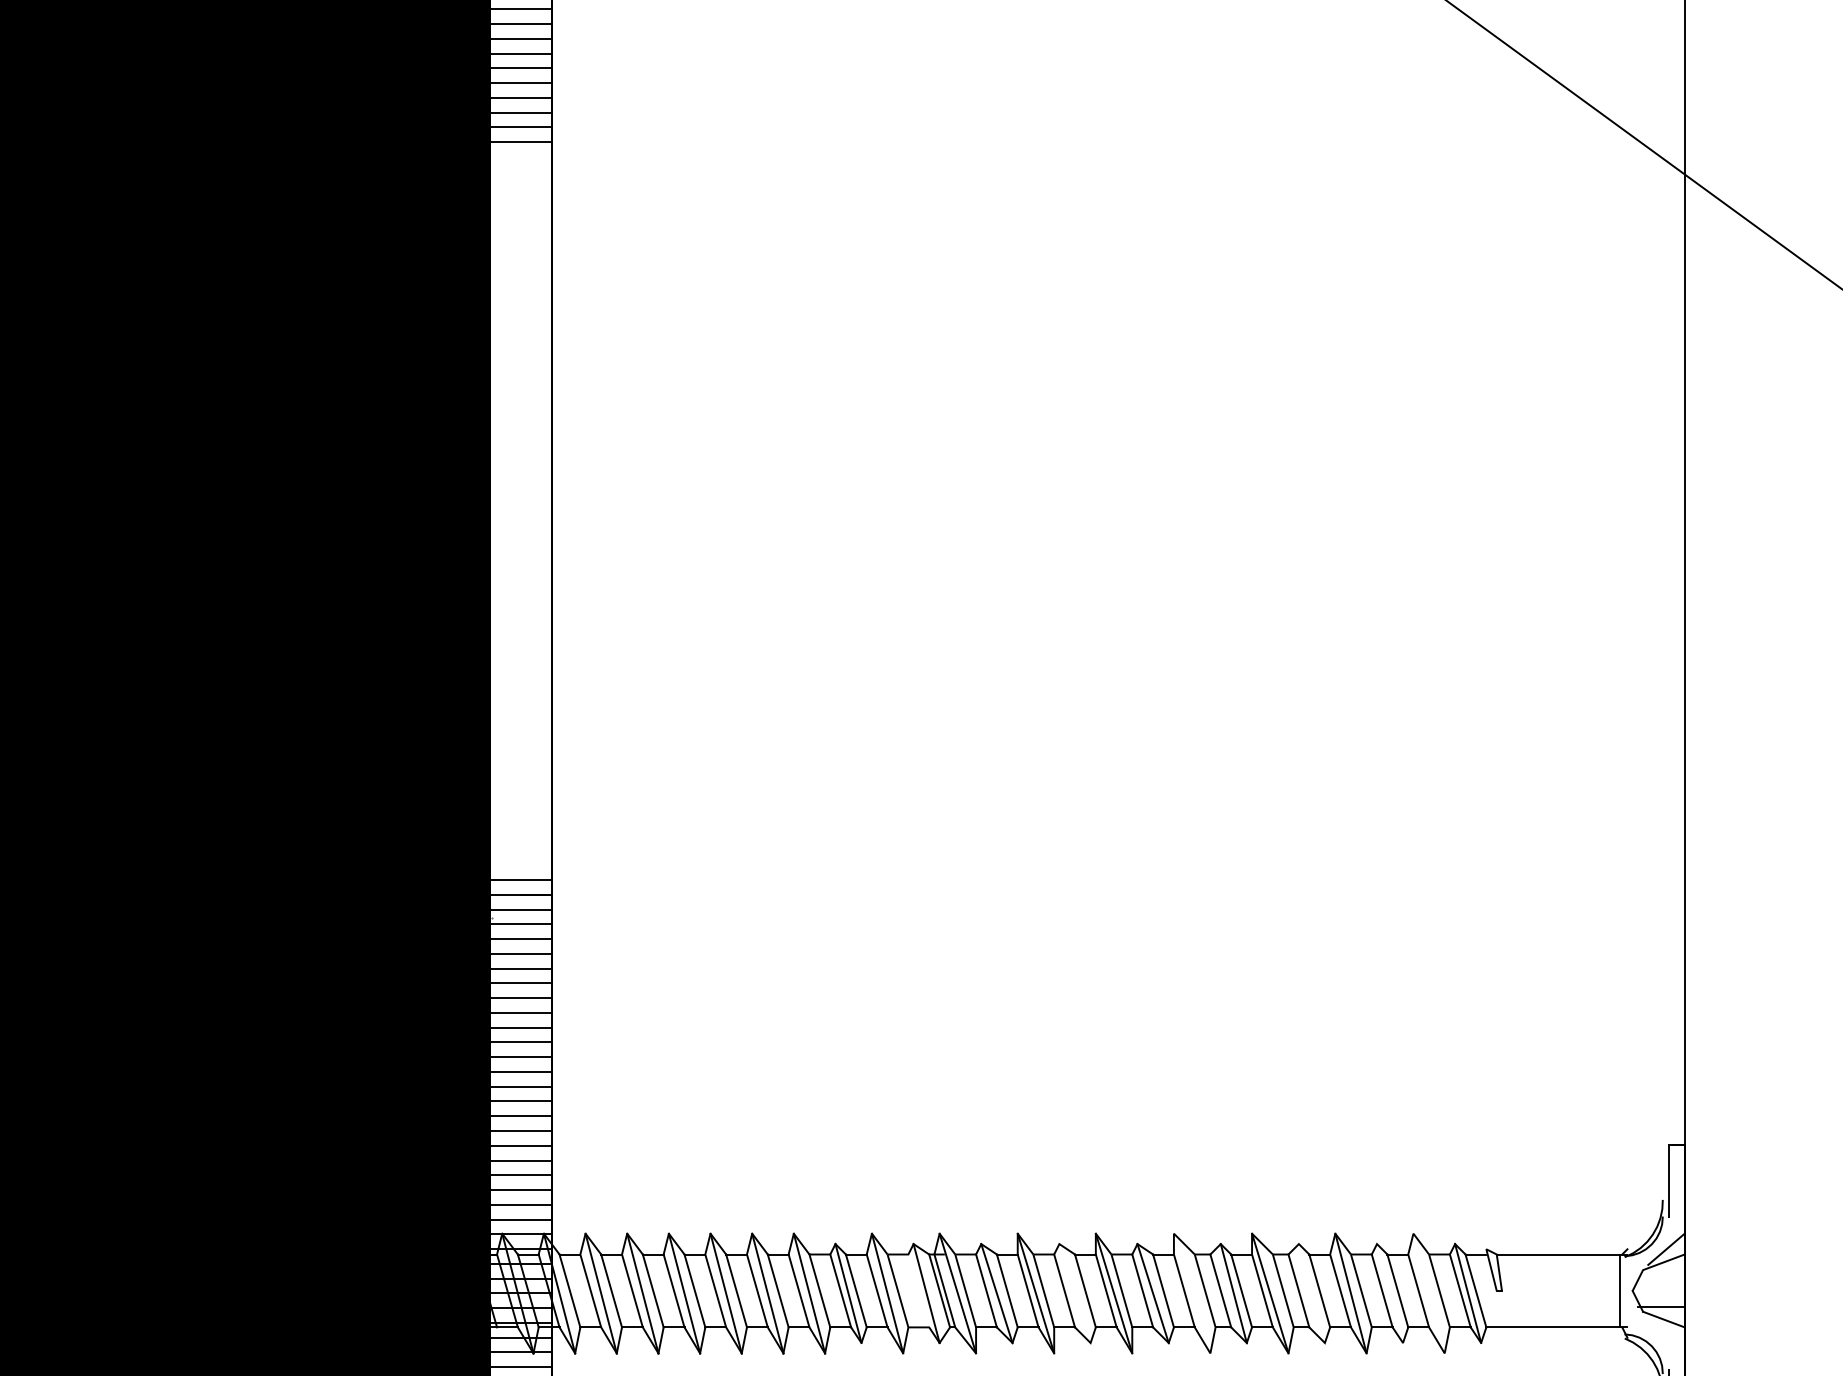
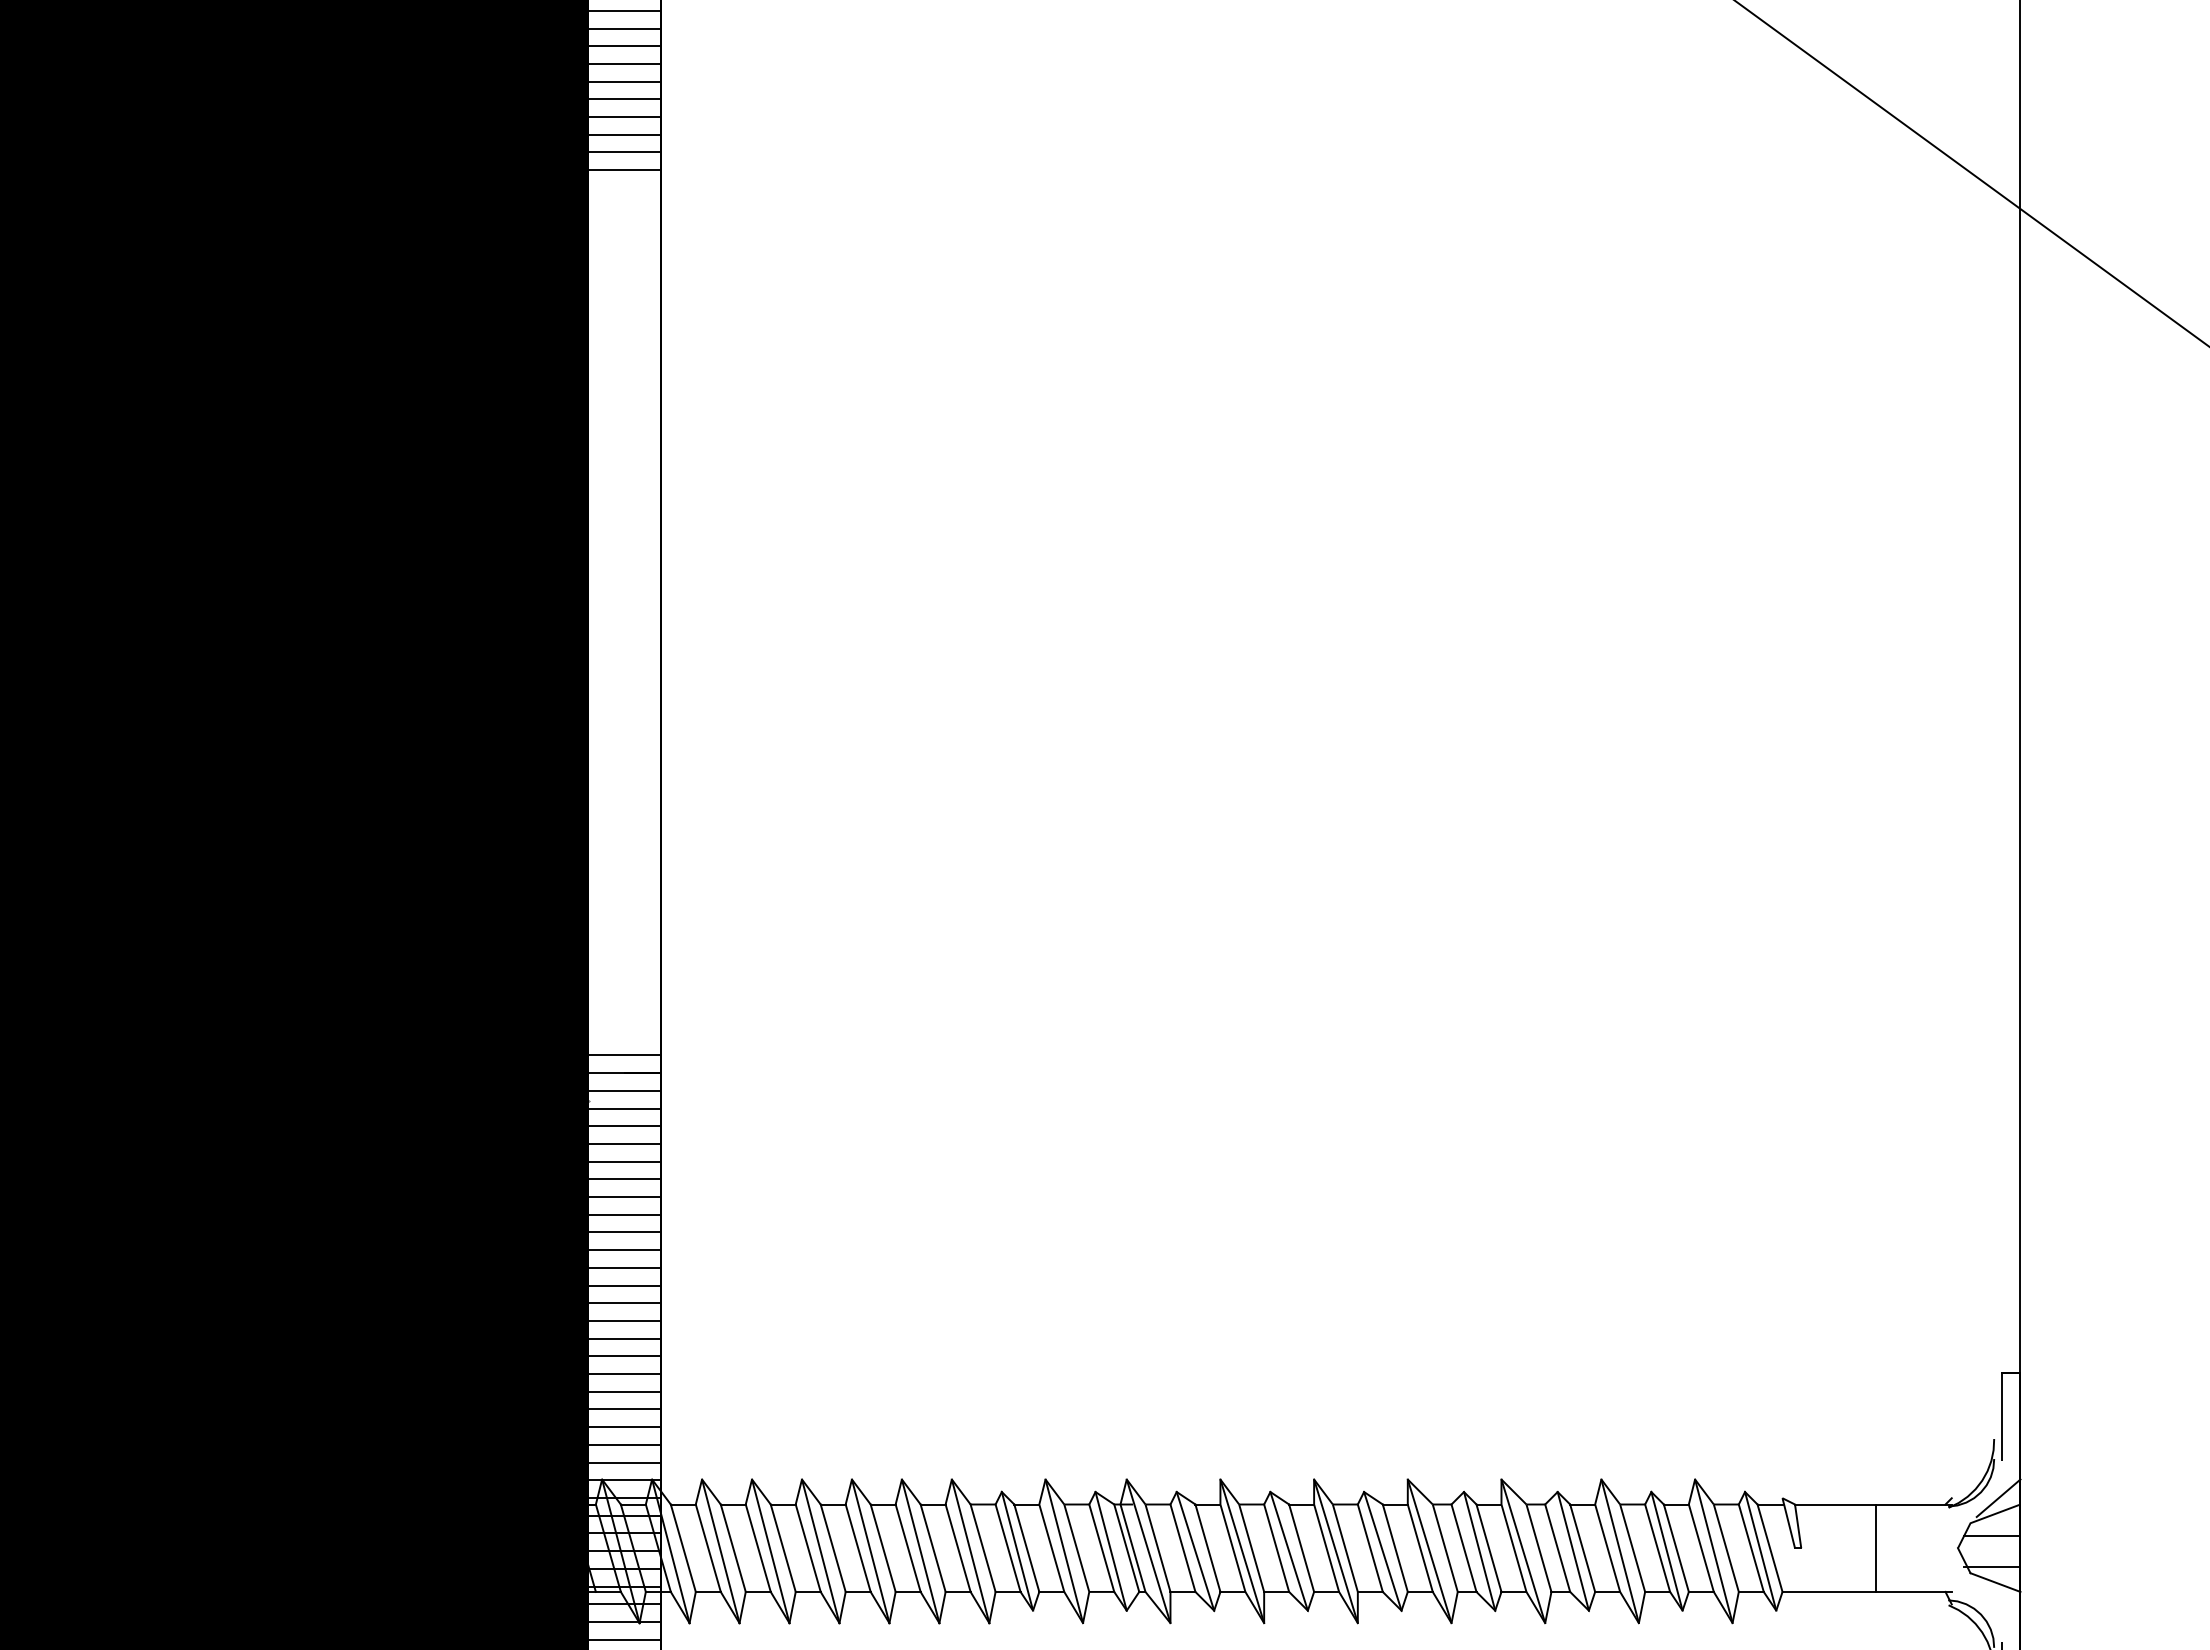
line: (1661, 1280) -> (1992, 1535), added
line: (918, 1290) -> (1101, 1547), added
line: (1620, 1290) -> (1876, 1547), moved
line: (1074, 1293) -> (1288, 1551), added
line: (1192, 1293) -> (1429, 1551), added
line: (1311, 1293) -> (1572, 1551), added
line: (1389, 1293) -> (1666, 1551), added
line: (1428, 1293) -> (1713, 1551), added

